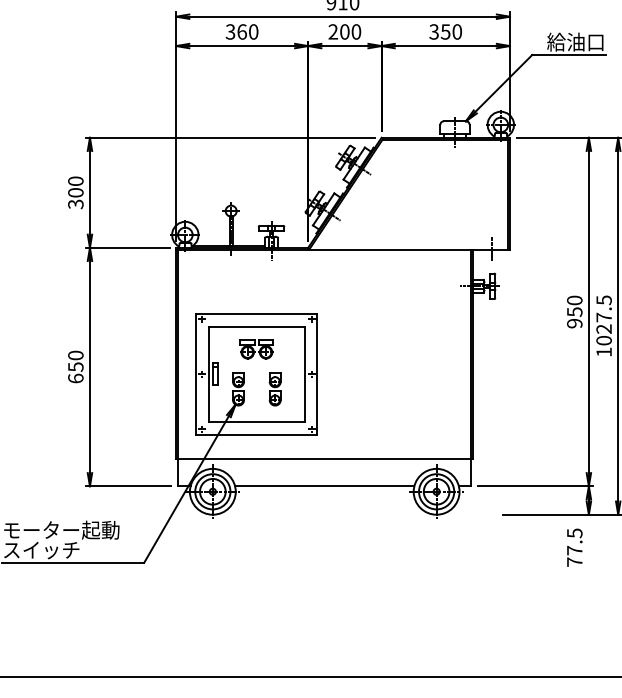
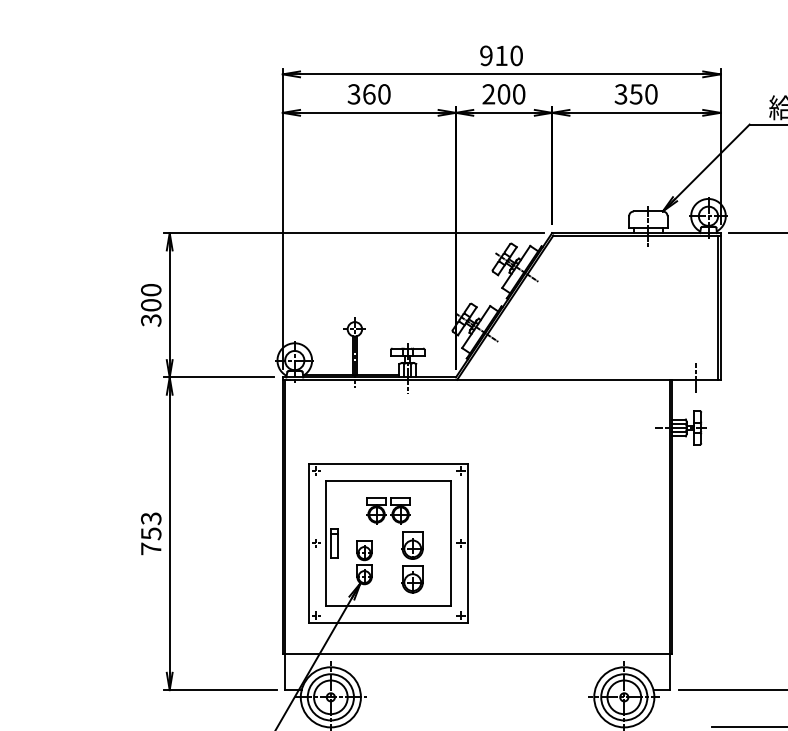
text: (75, 366) -> (150, 533), 650 -> 753
part: (274, 389) -> (411, 563), size x1.4
line: (324, 486) -> (477, 690), removed

